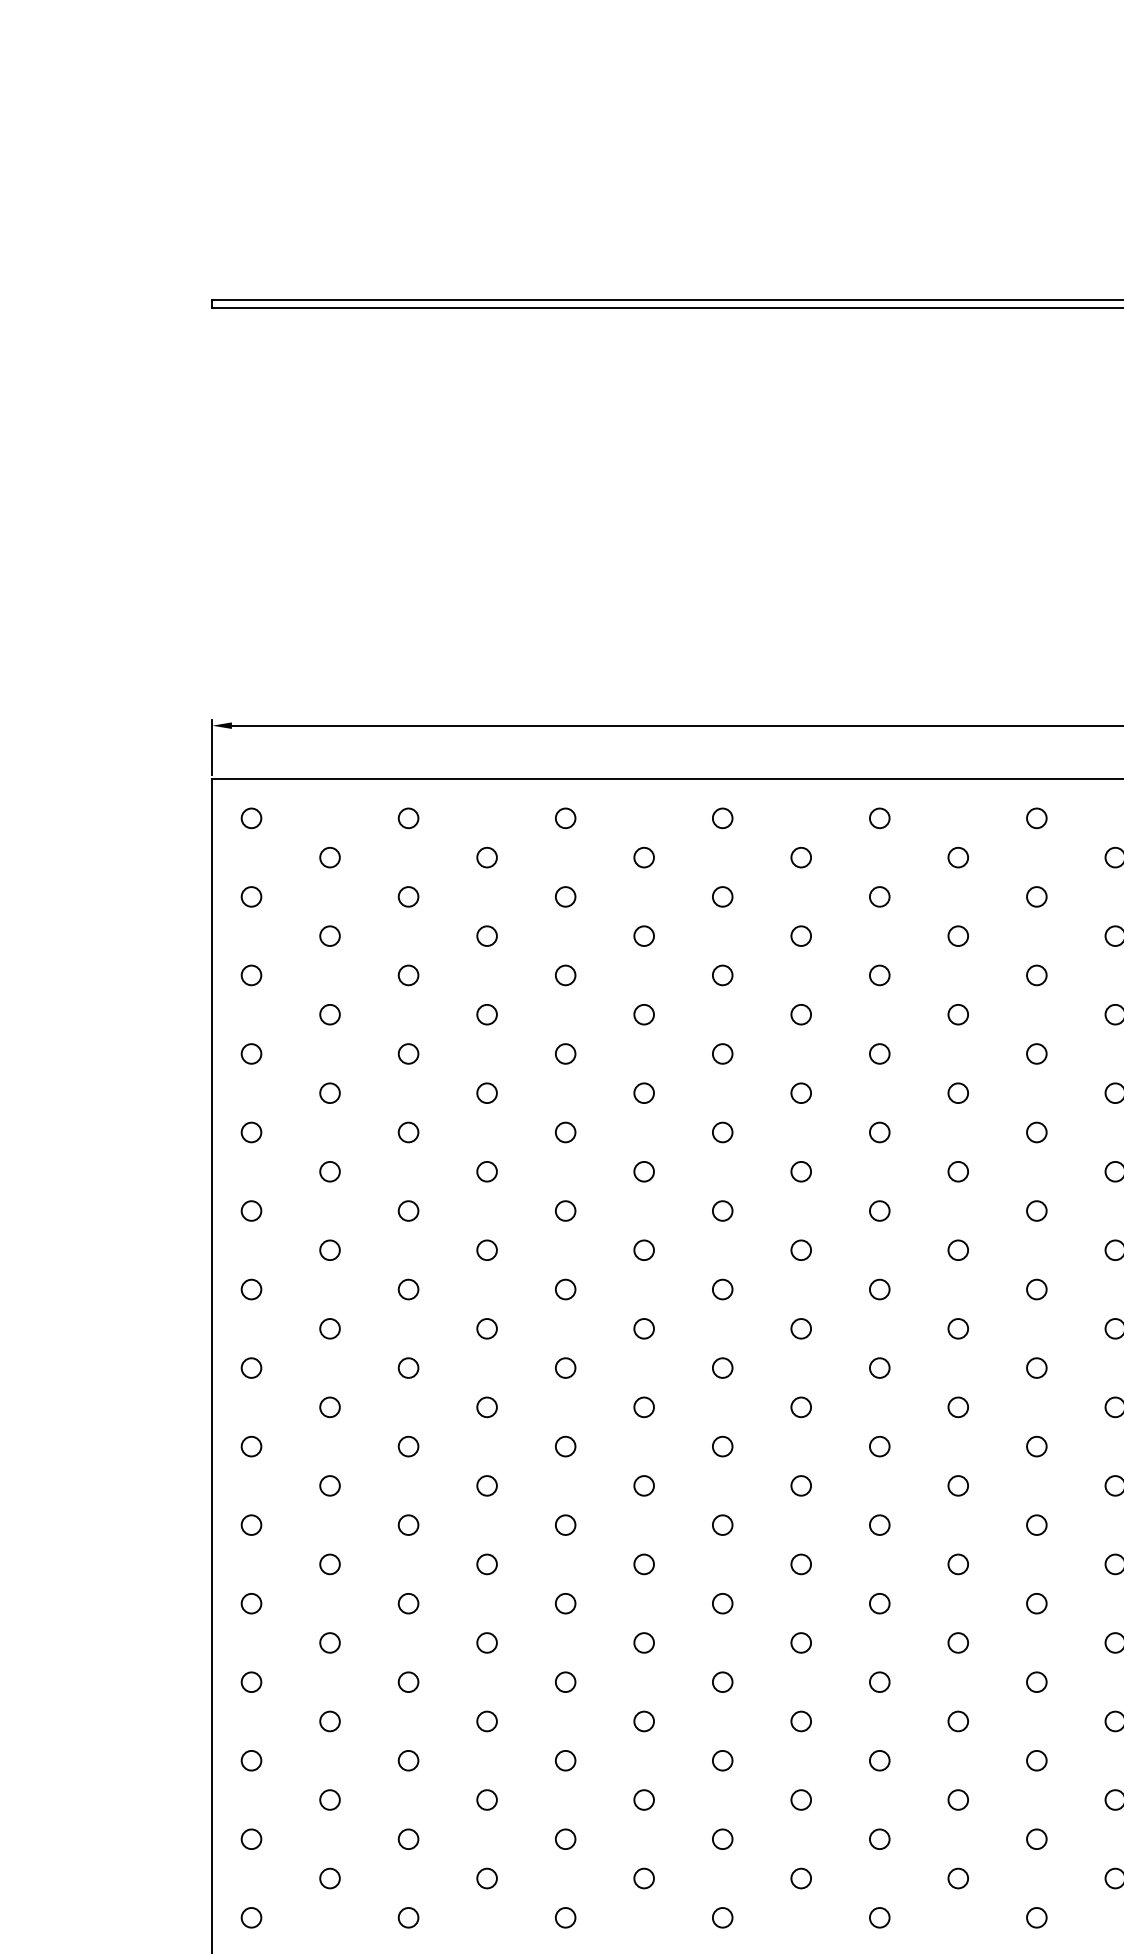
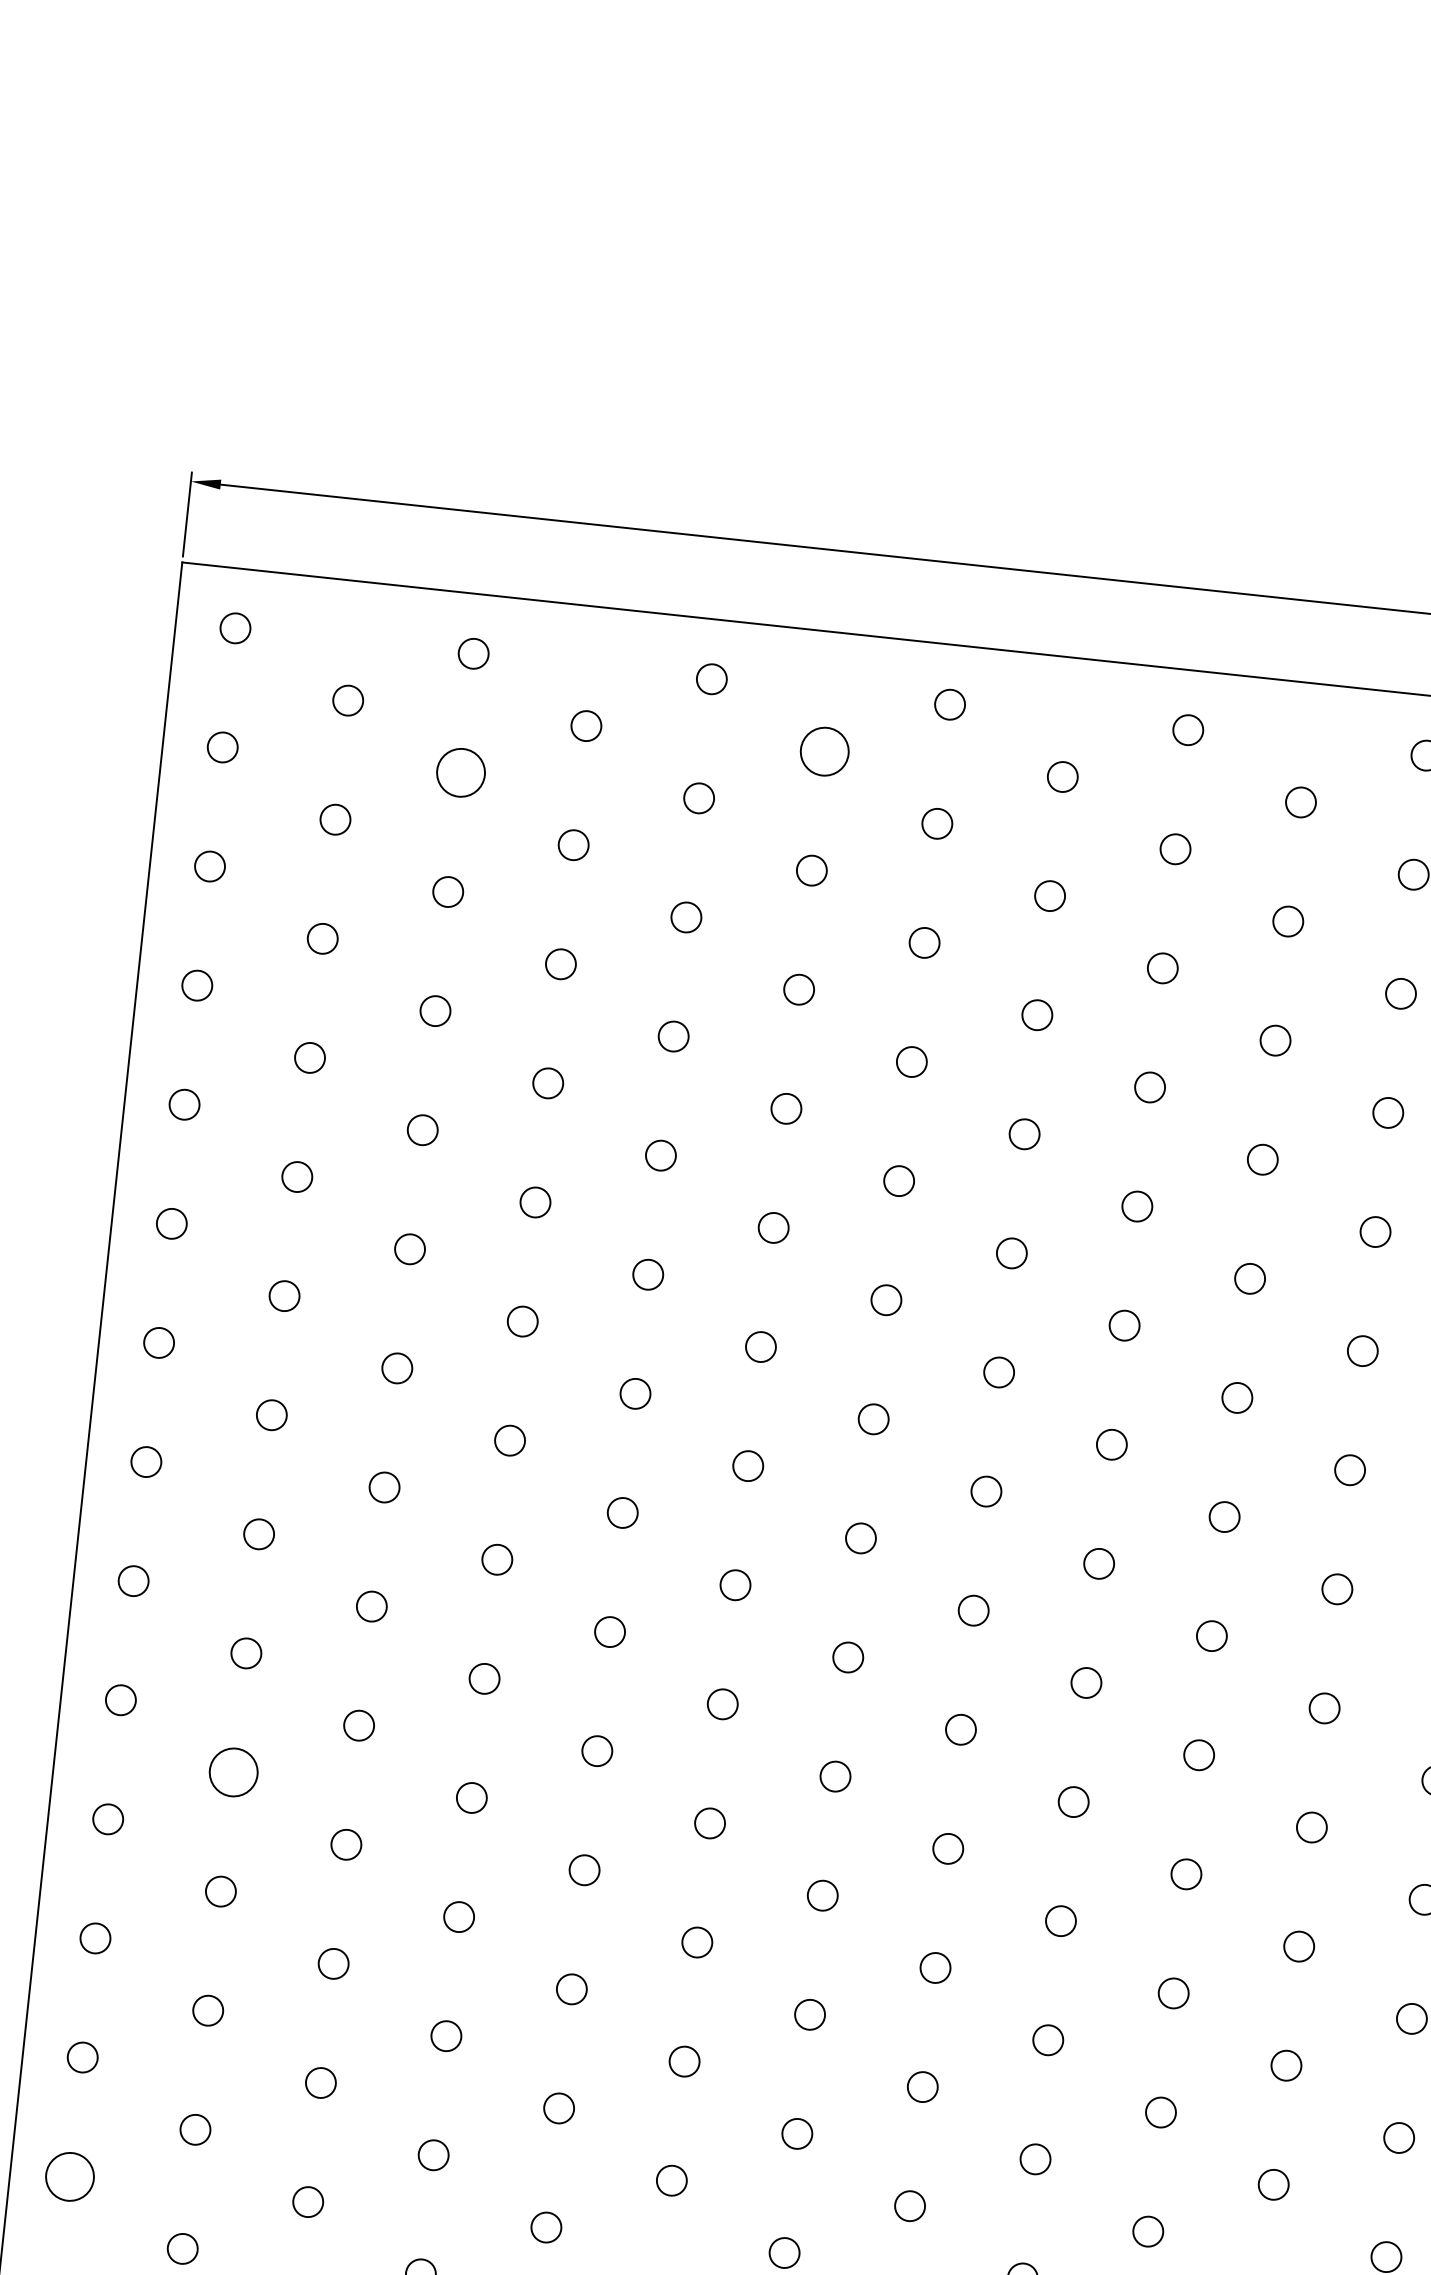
circle: (643, 857) -> (823, 751), size x1.6
circle: (408, 896) -> (460, 772), size x1.6
circle: (329, 1564) -> (232, 1772), size x1.6
circle: (251, 1838) -> (70, 2175), size x1.6

